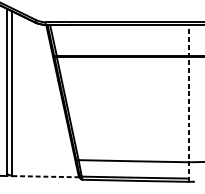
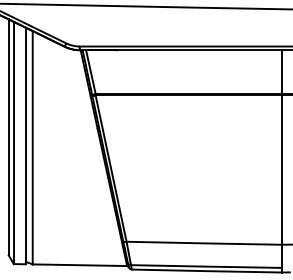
line: (188, 102) -> (282, 160), dashed -> solid
line: (46, 176) -> (80, 265), dashed -> solid

